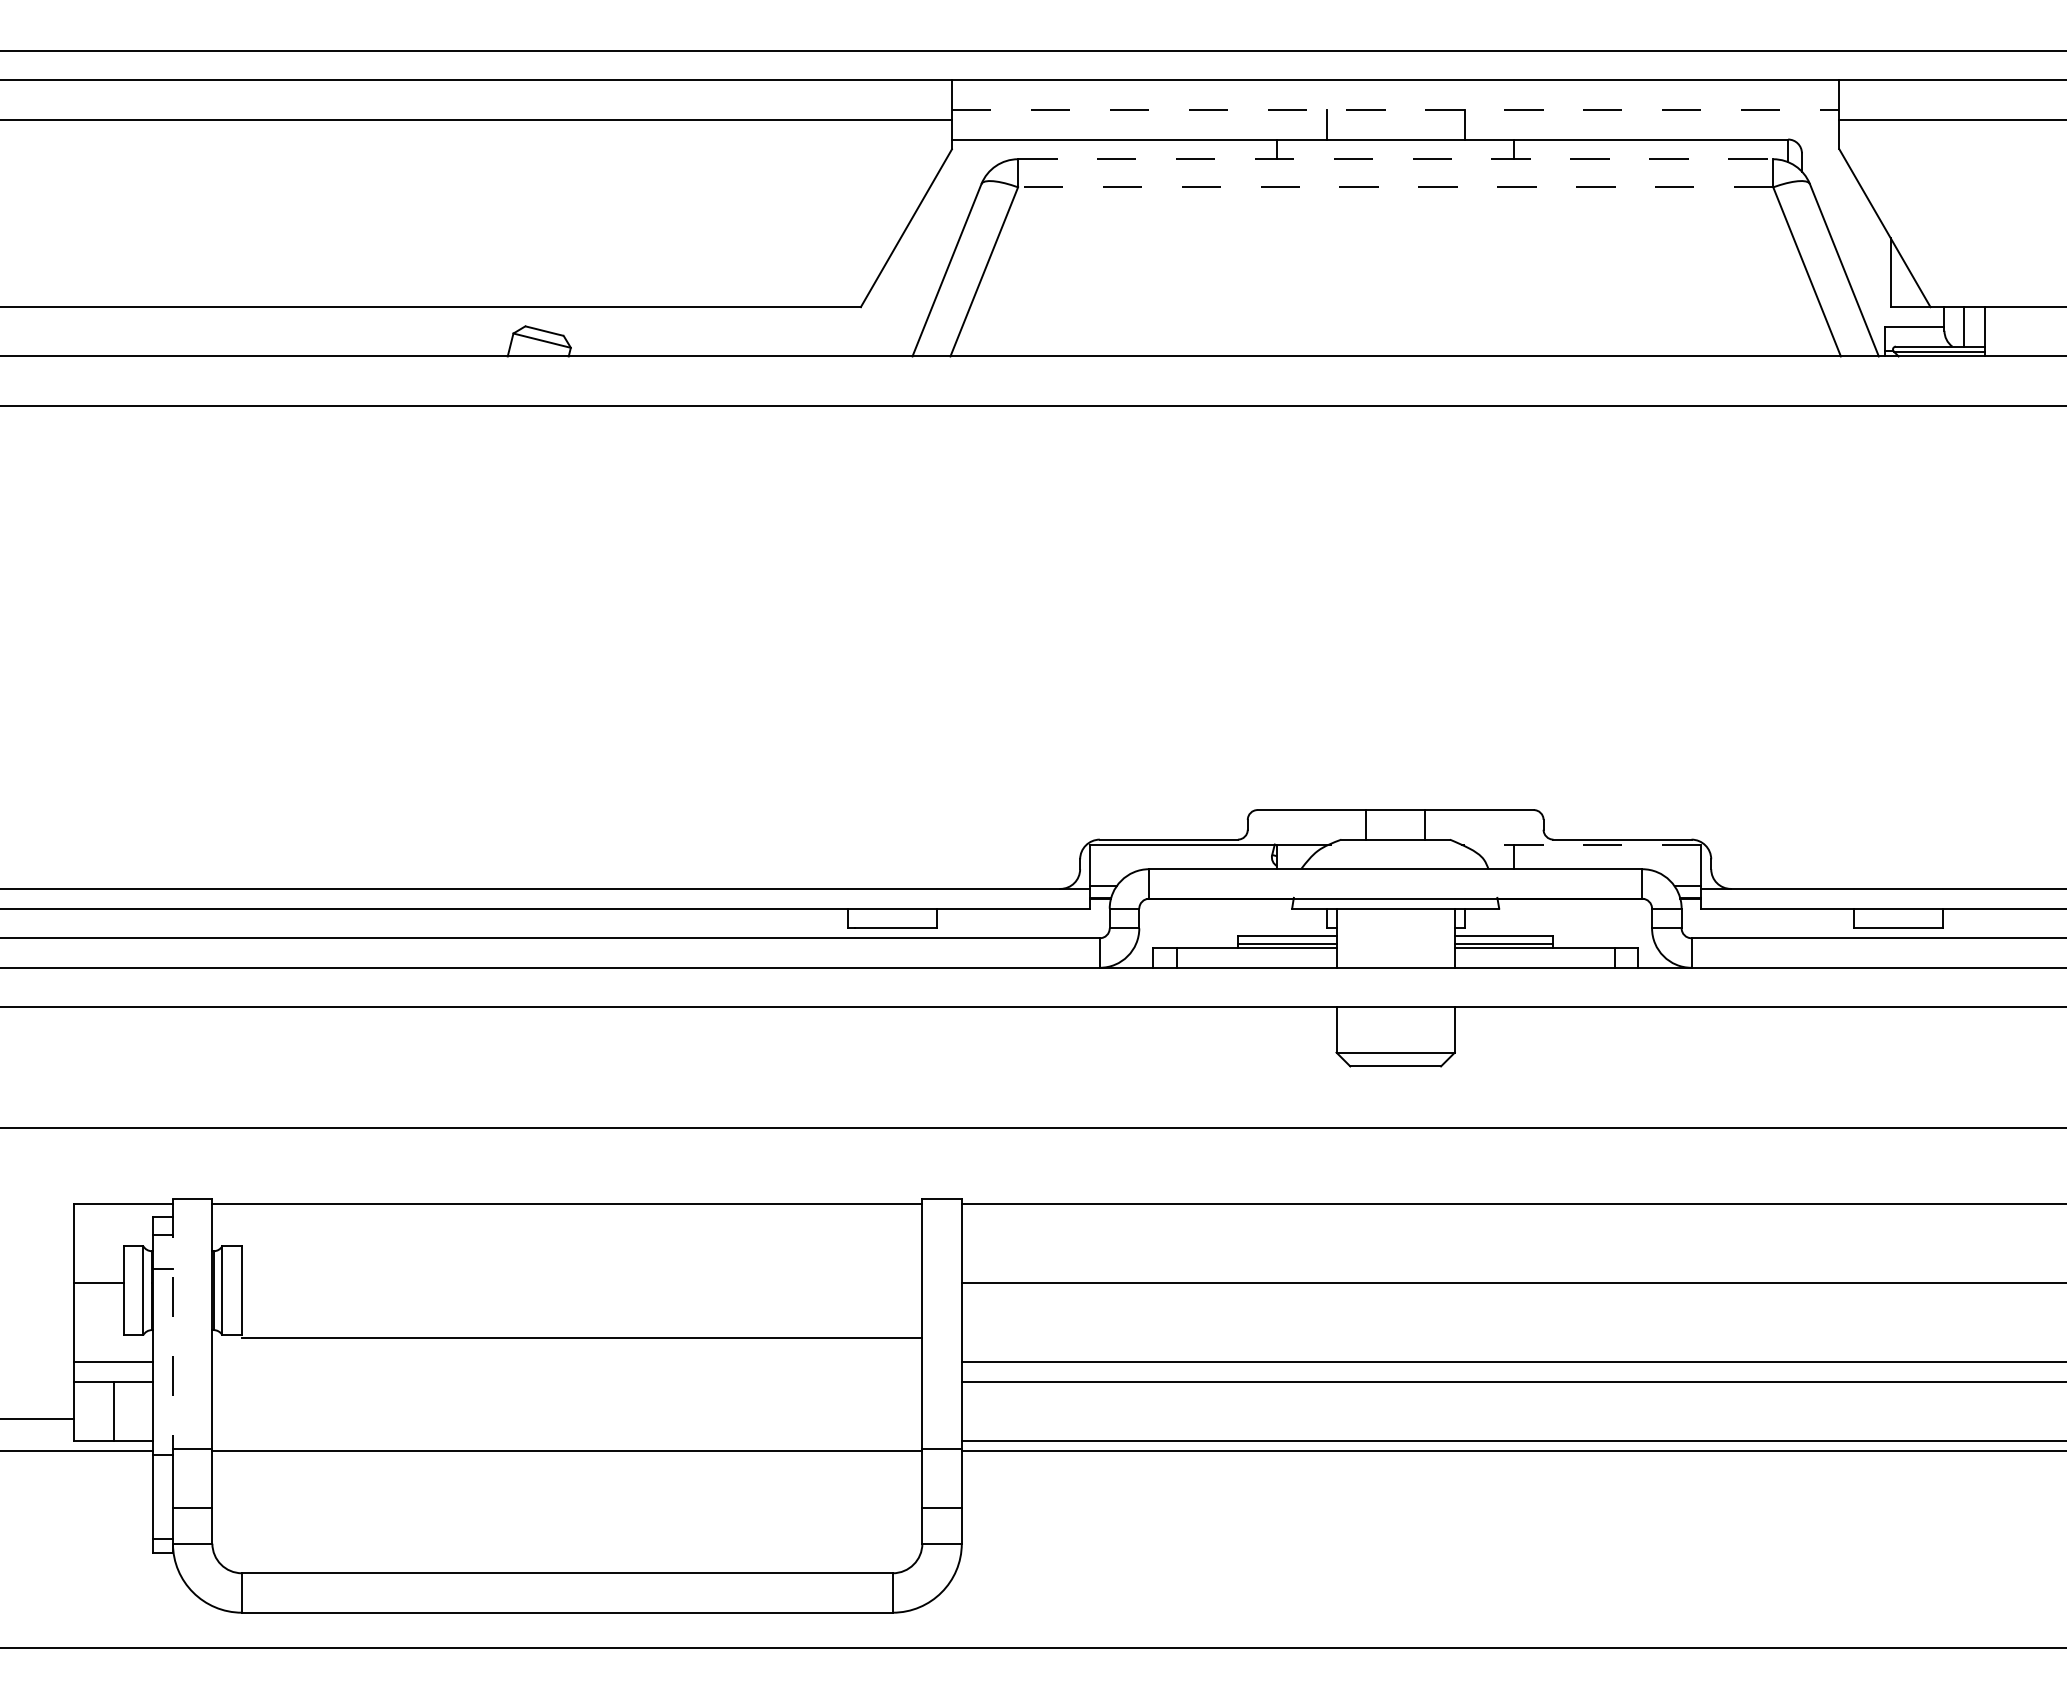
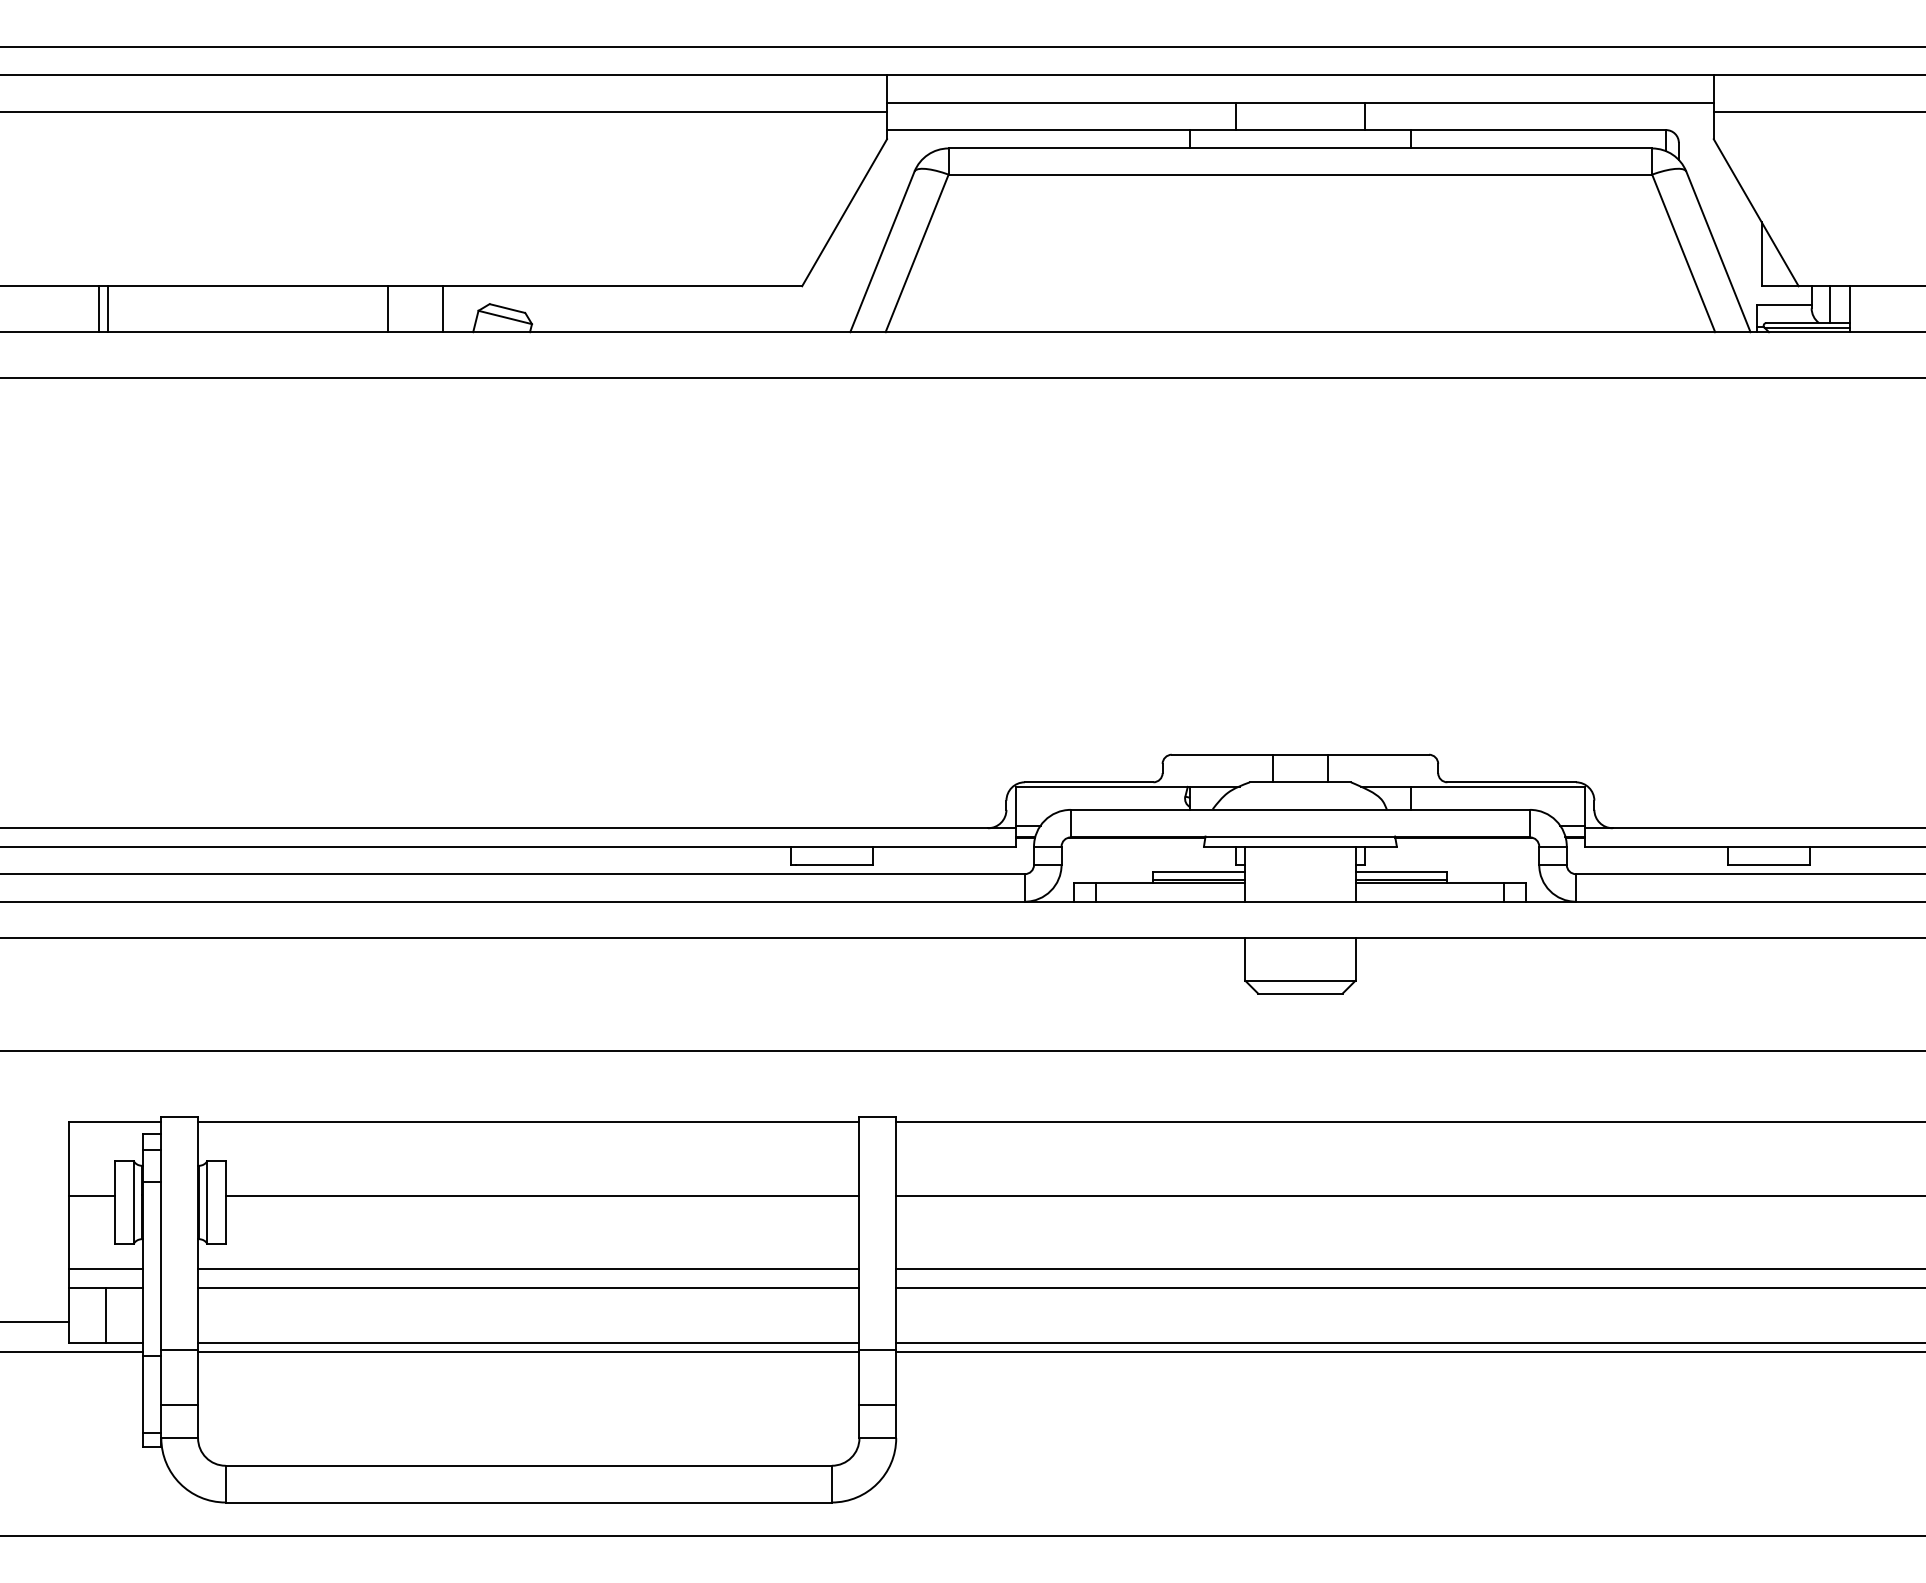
line: (1395, 109) -> (1300, 102), dashed -> solid
line: (1395, 159) -> (1300, 148), dashed -> solid
line: (1395, 187) -> (1300, 174), dashed -> solid
line: (105, 331) -> (98, 308), added
line: (115, 331) -> (107, 308), added
line: (416, 331) -> (388, 308), added
line: (475, 331) -> (443, 308), added
line: (1580, 844) -> (1472, 786), dashed -> solid
line: (172, 1324) -> (160, 1234), dashed -> solid
line: (581, 1338) -> (541, 1195), moved
line: (567, 1362) -> (528, 1269), added
line: (567, 1381) -> (528, 1287), added
line: (567, 1441) -> (528, 1343), added

